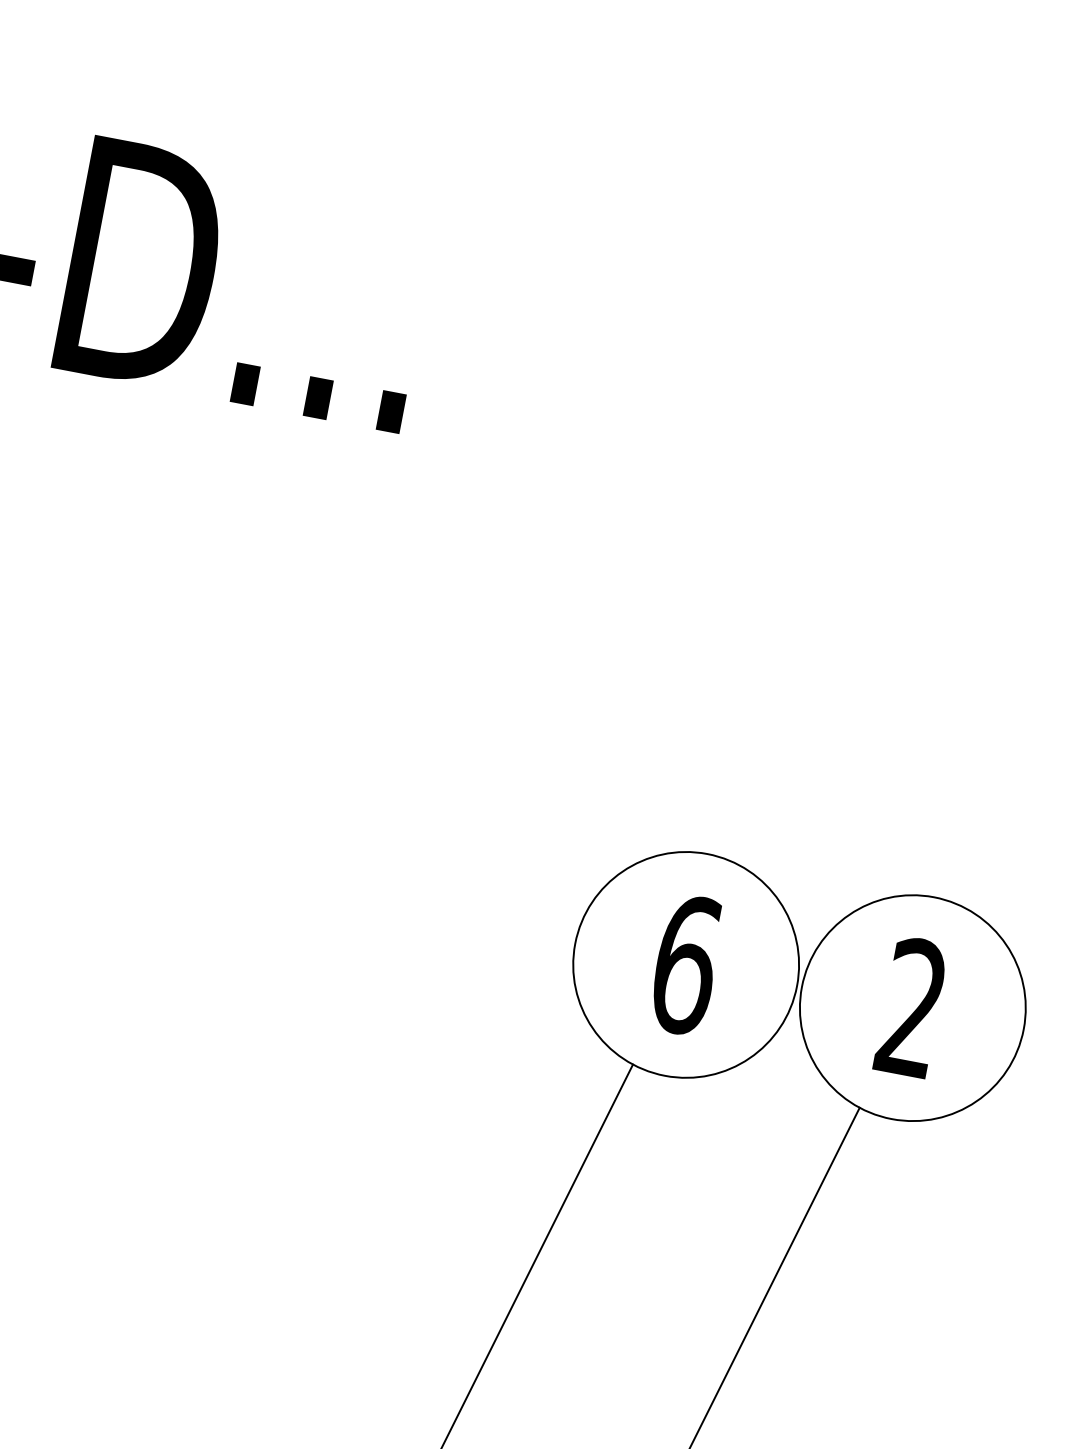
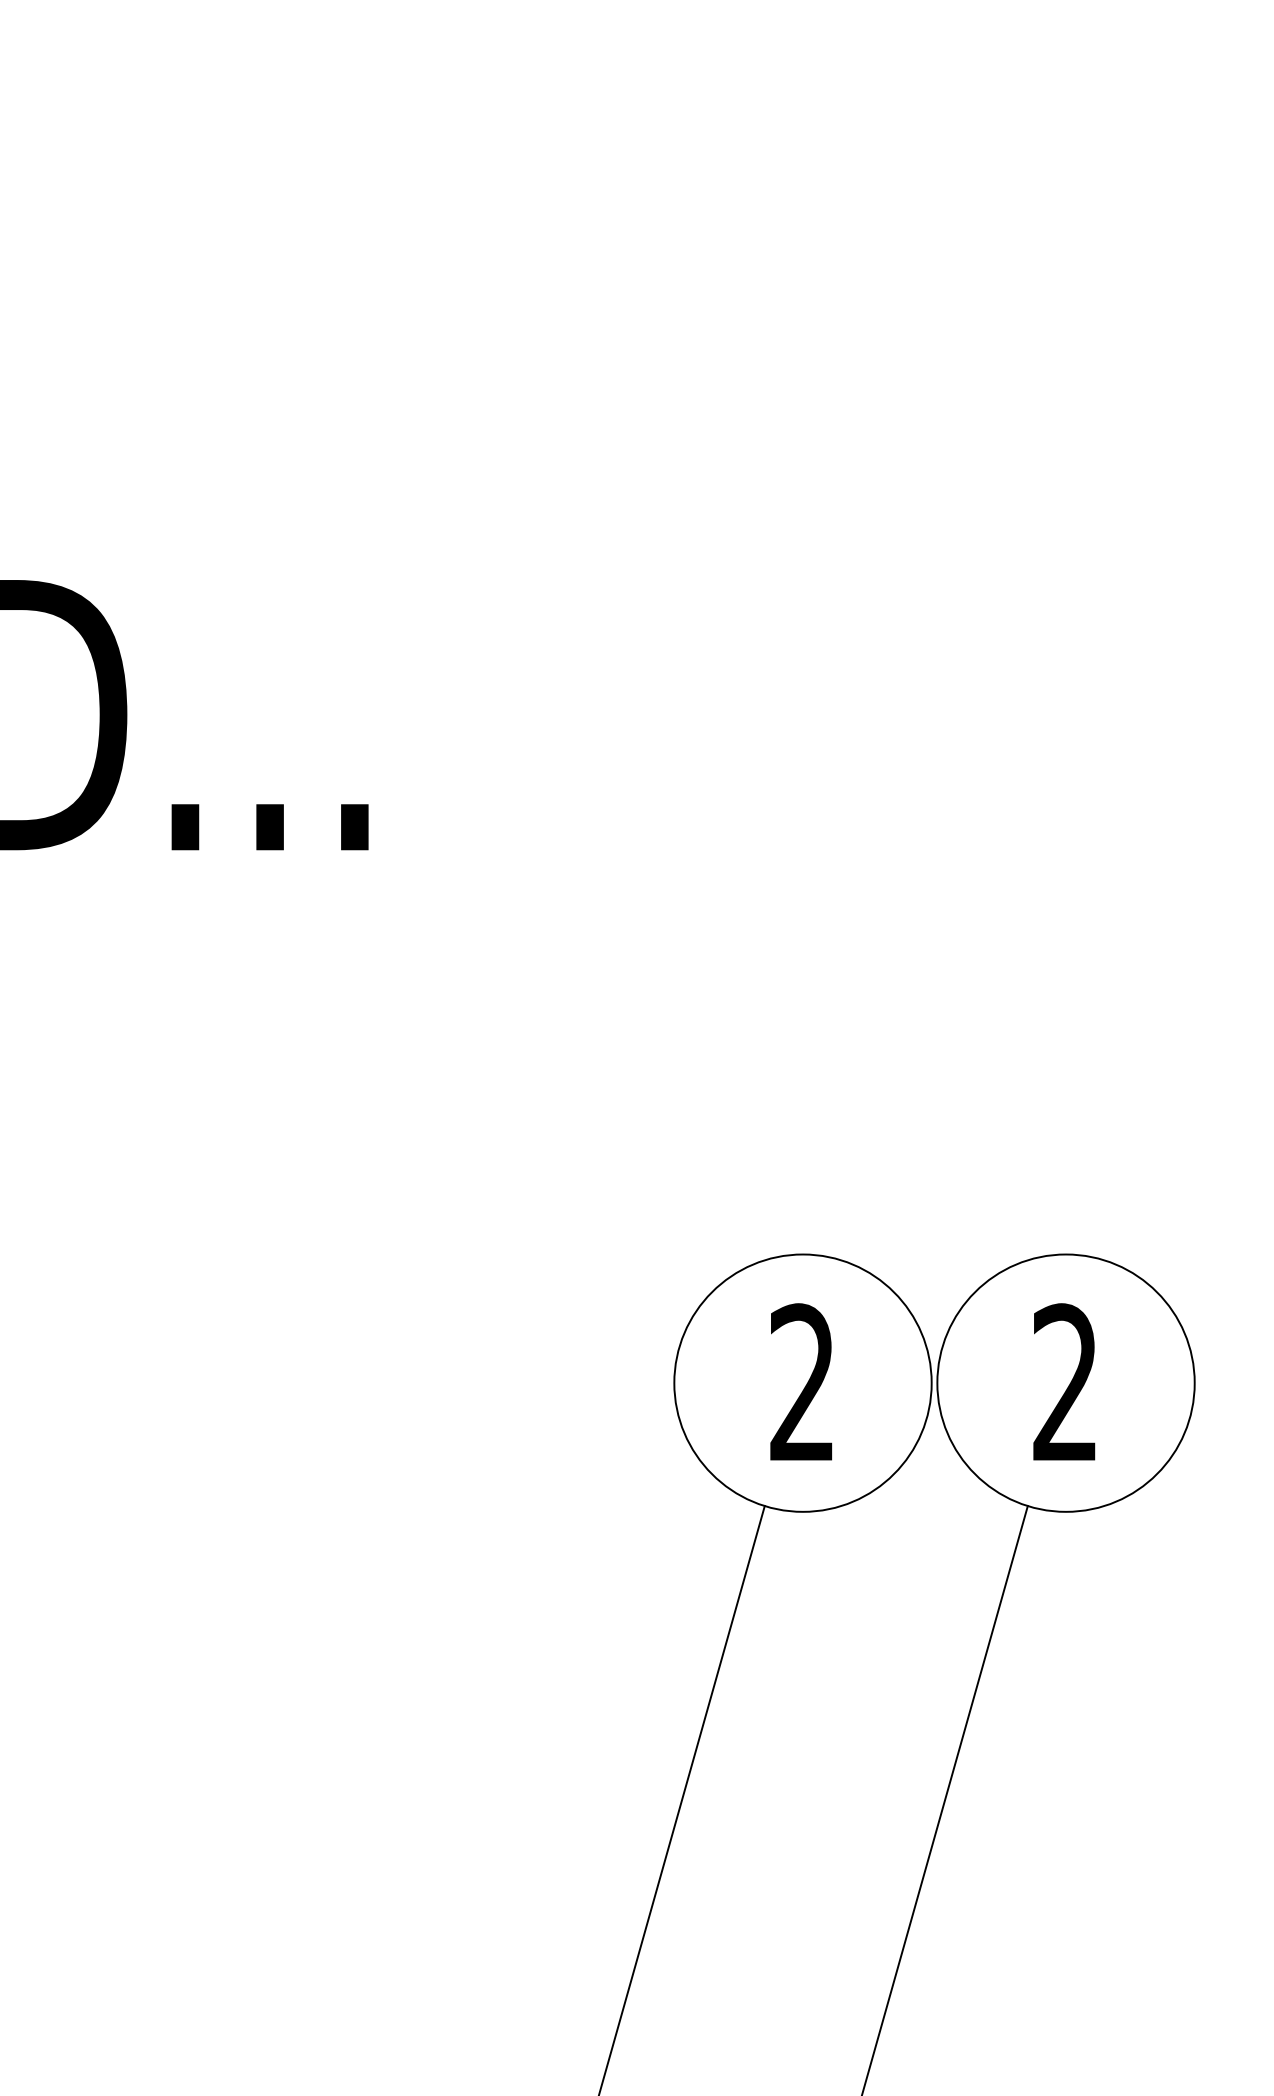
text: (686, 965) -> (803, 1383), 6 -> 2

